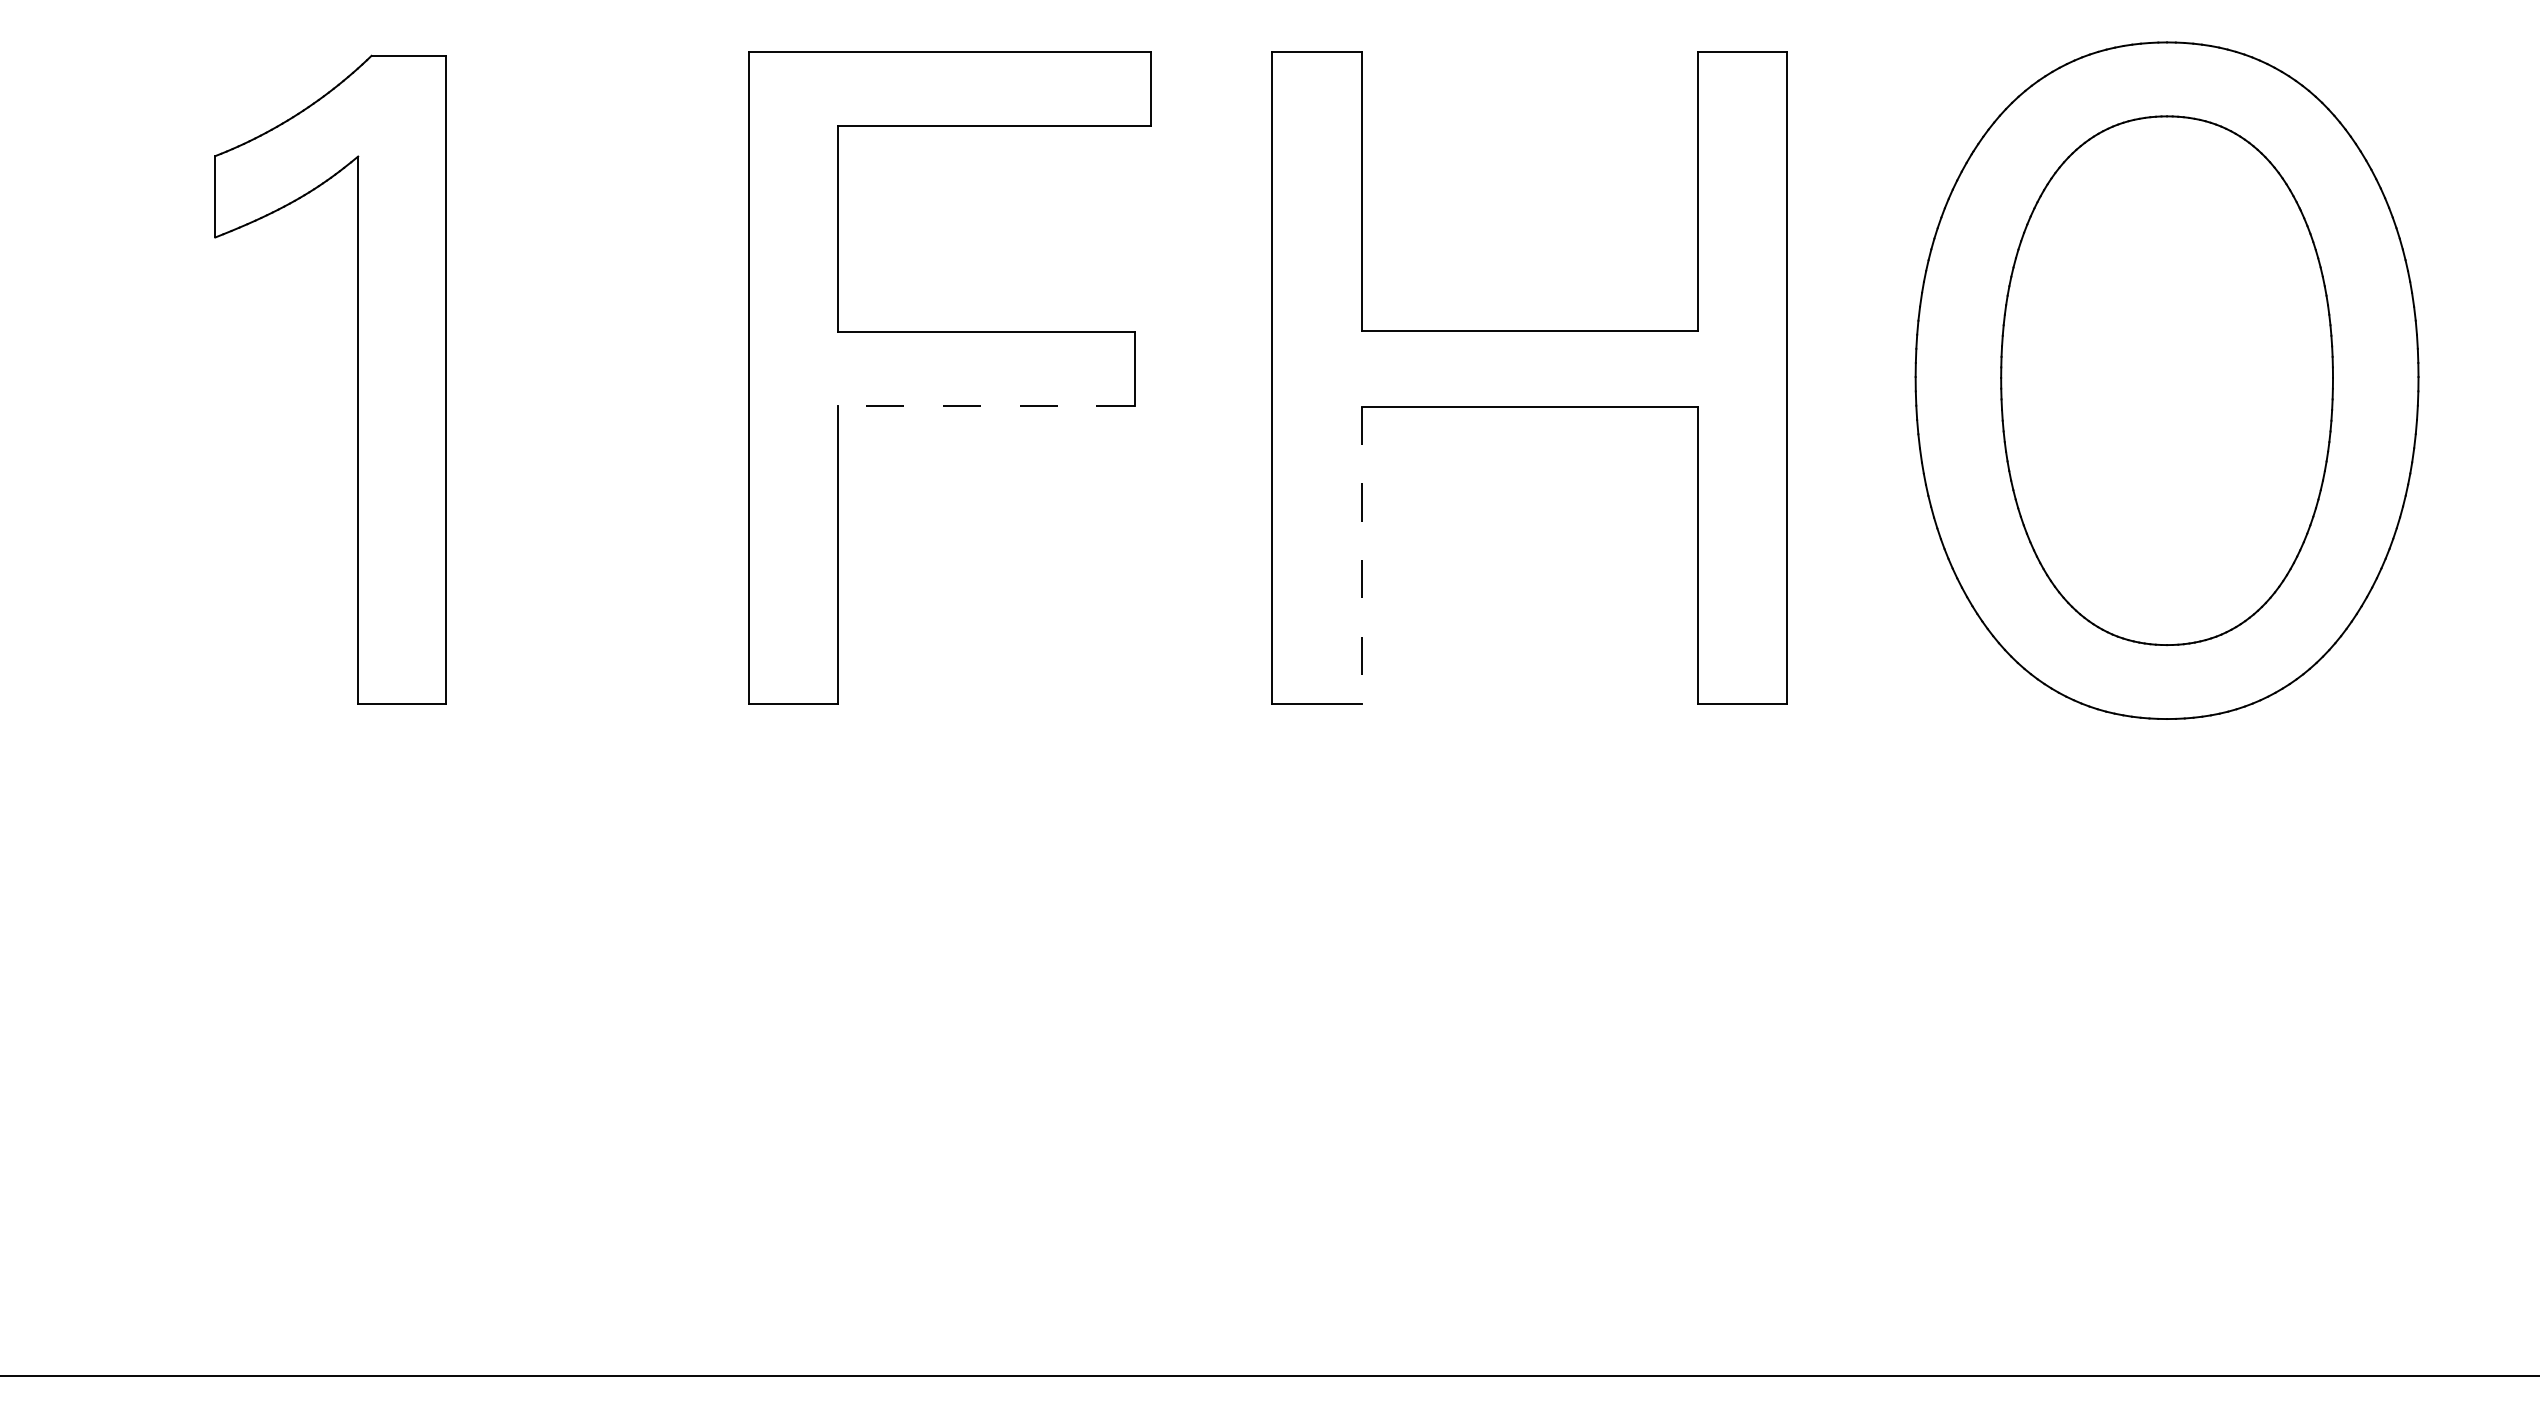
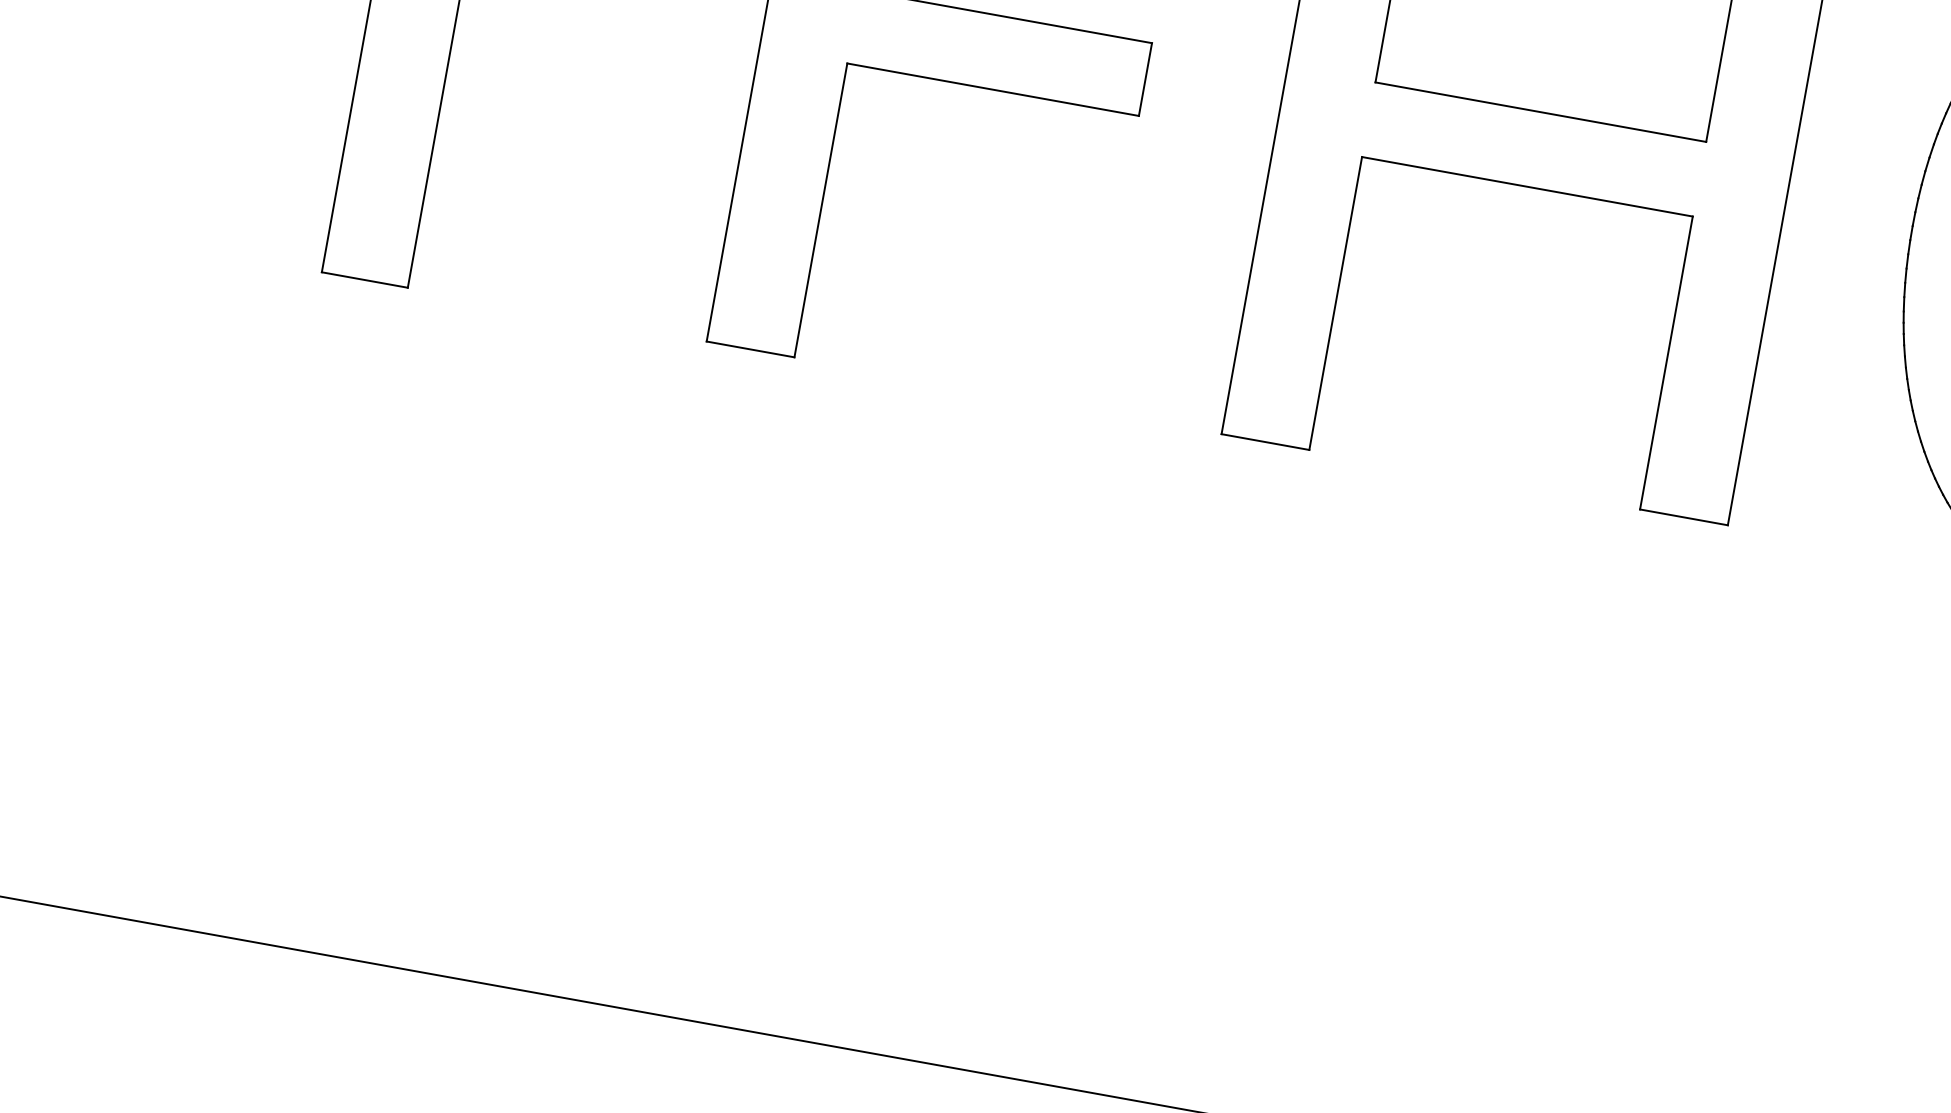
line: (985, 405) -> (992, 89), dashed -> solid
line: (1361, 555) -> (1335, 303), dashed -> solid

